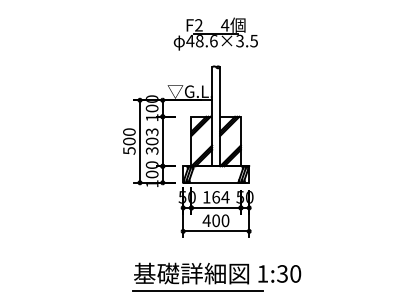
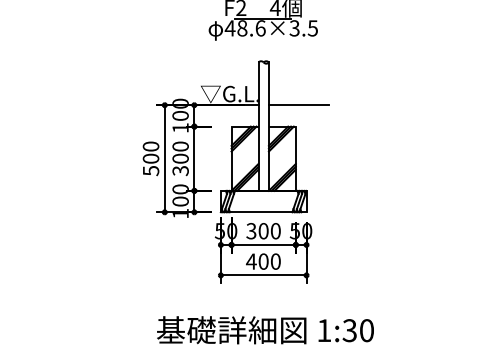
line: (243, 100) -> (299, 105), added
text: (152, 131) -> (181, 145), 303 -> 300
text: (216, 197) -> (264, 231), 164 -> 300

